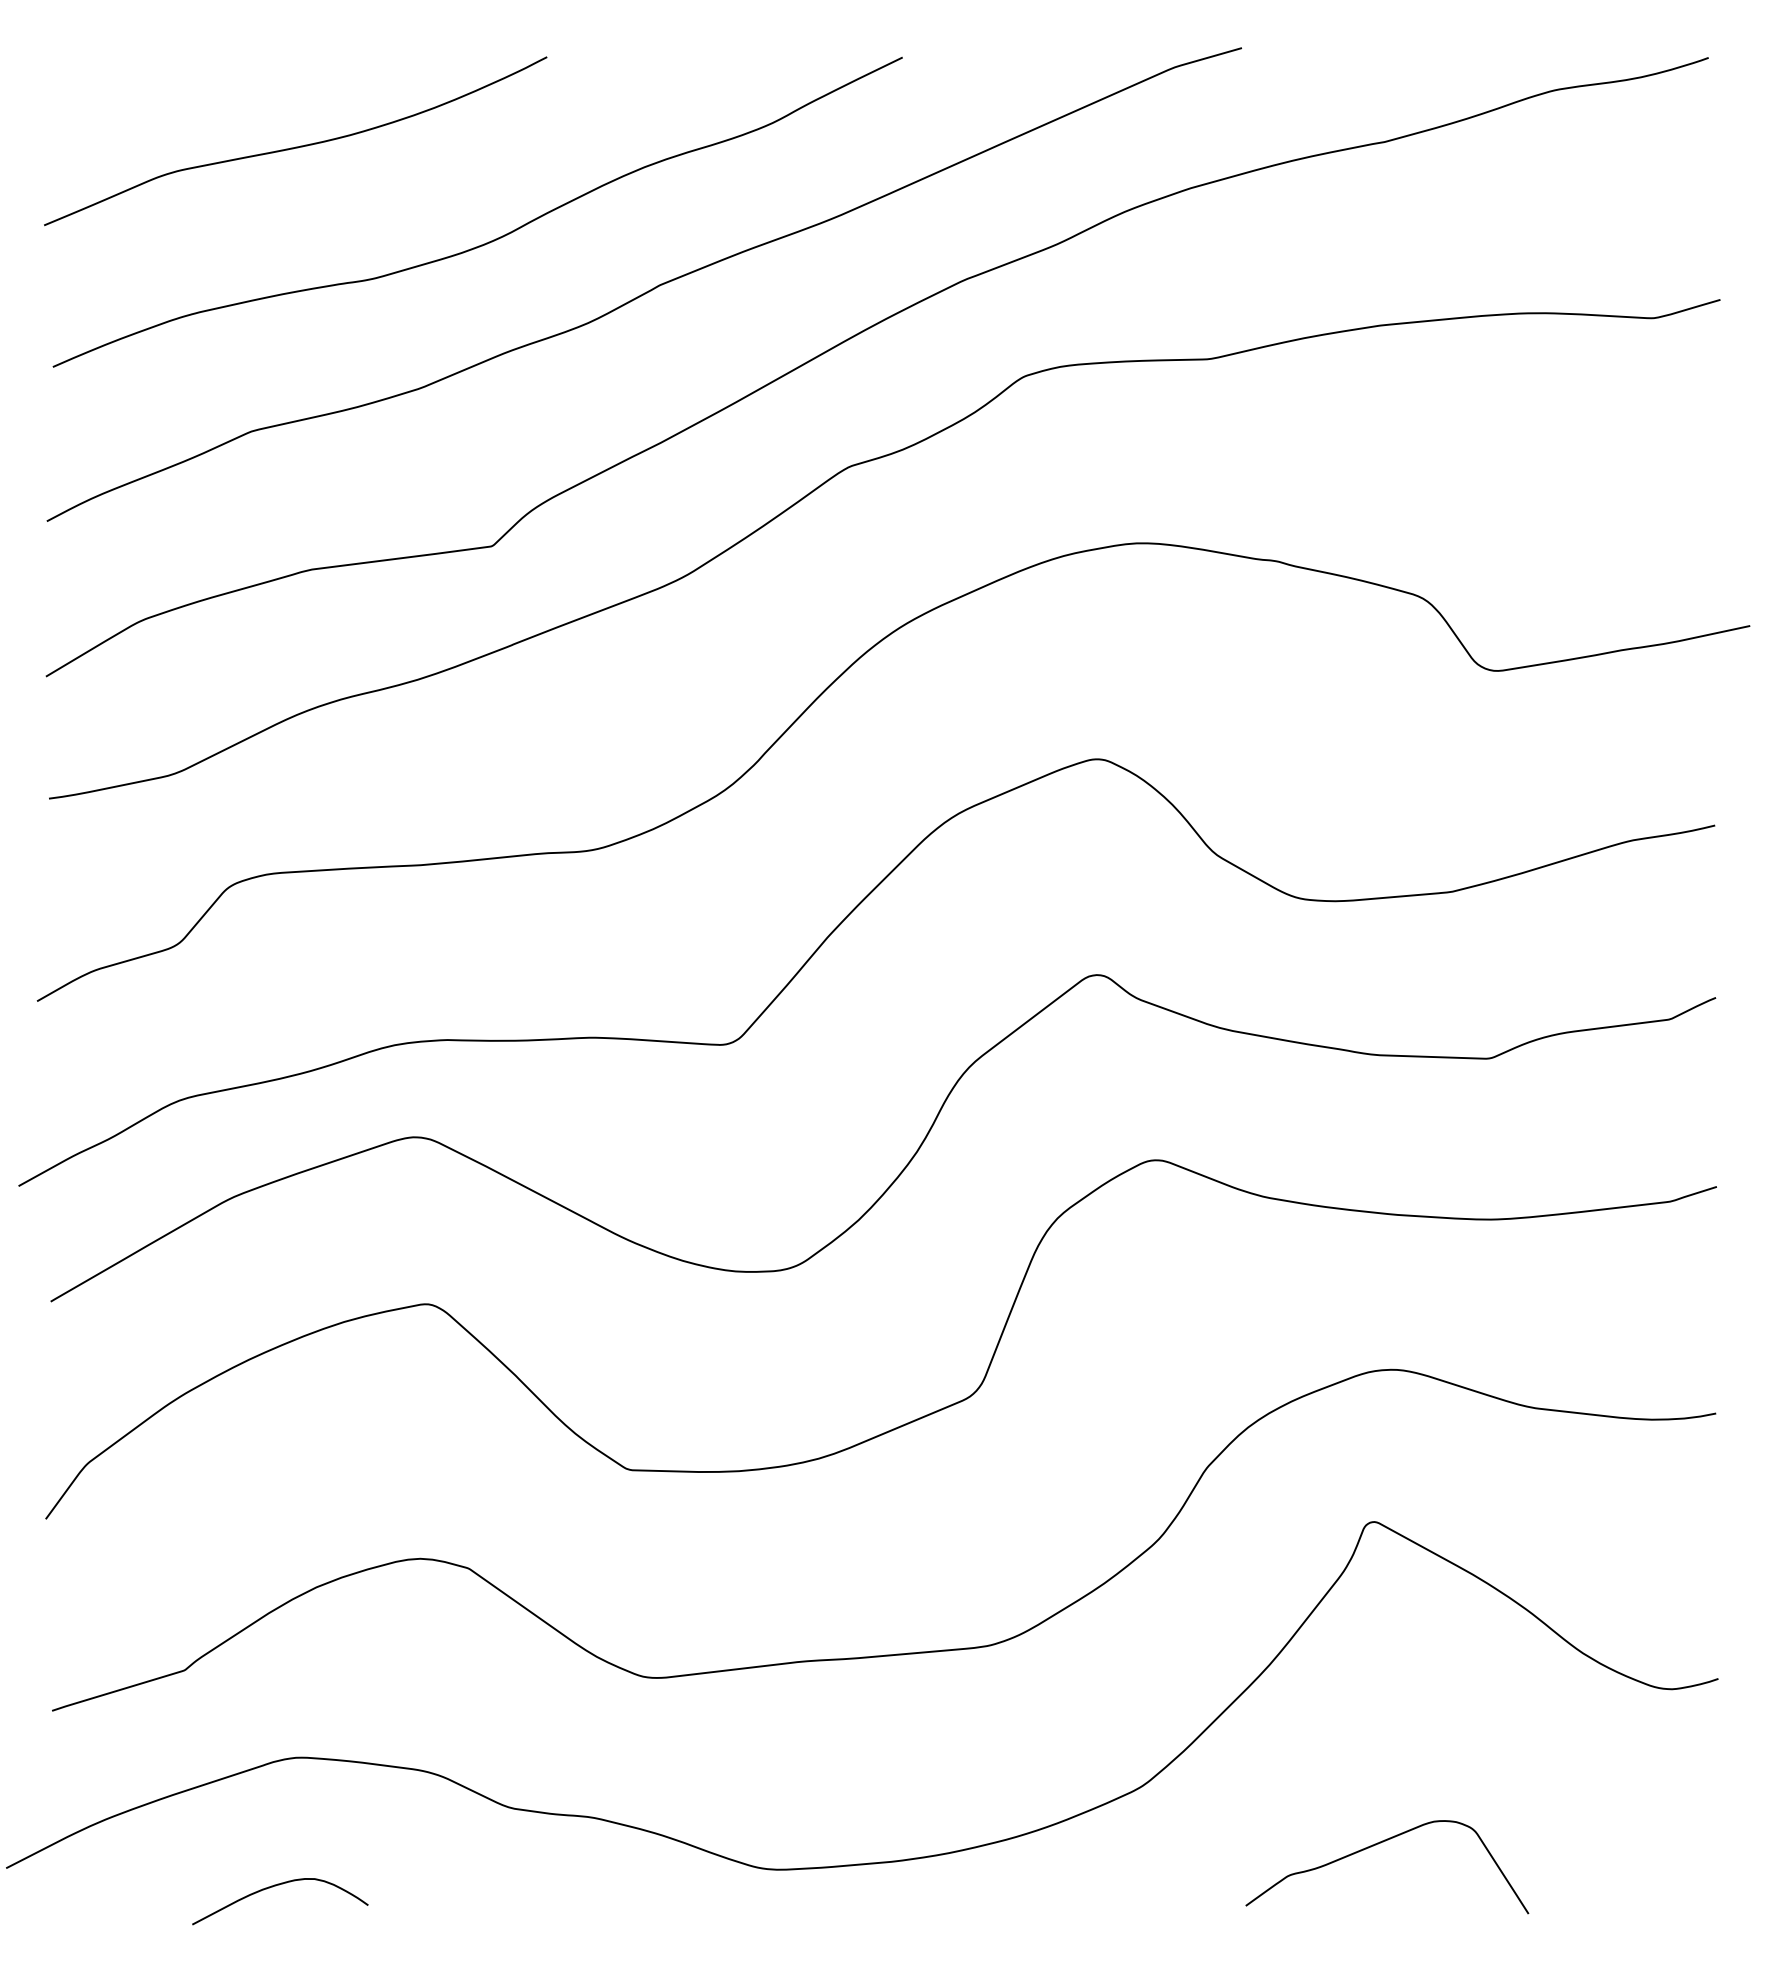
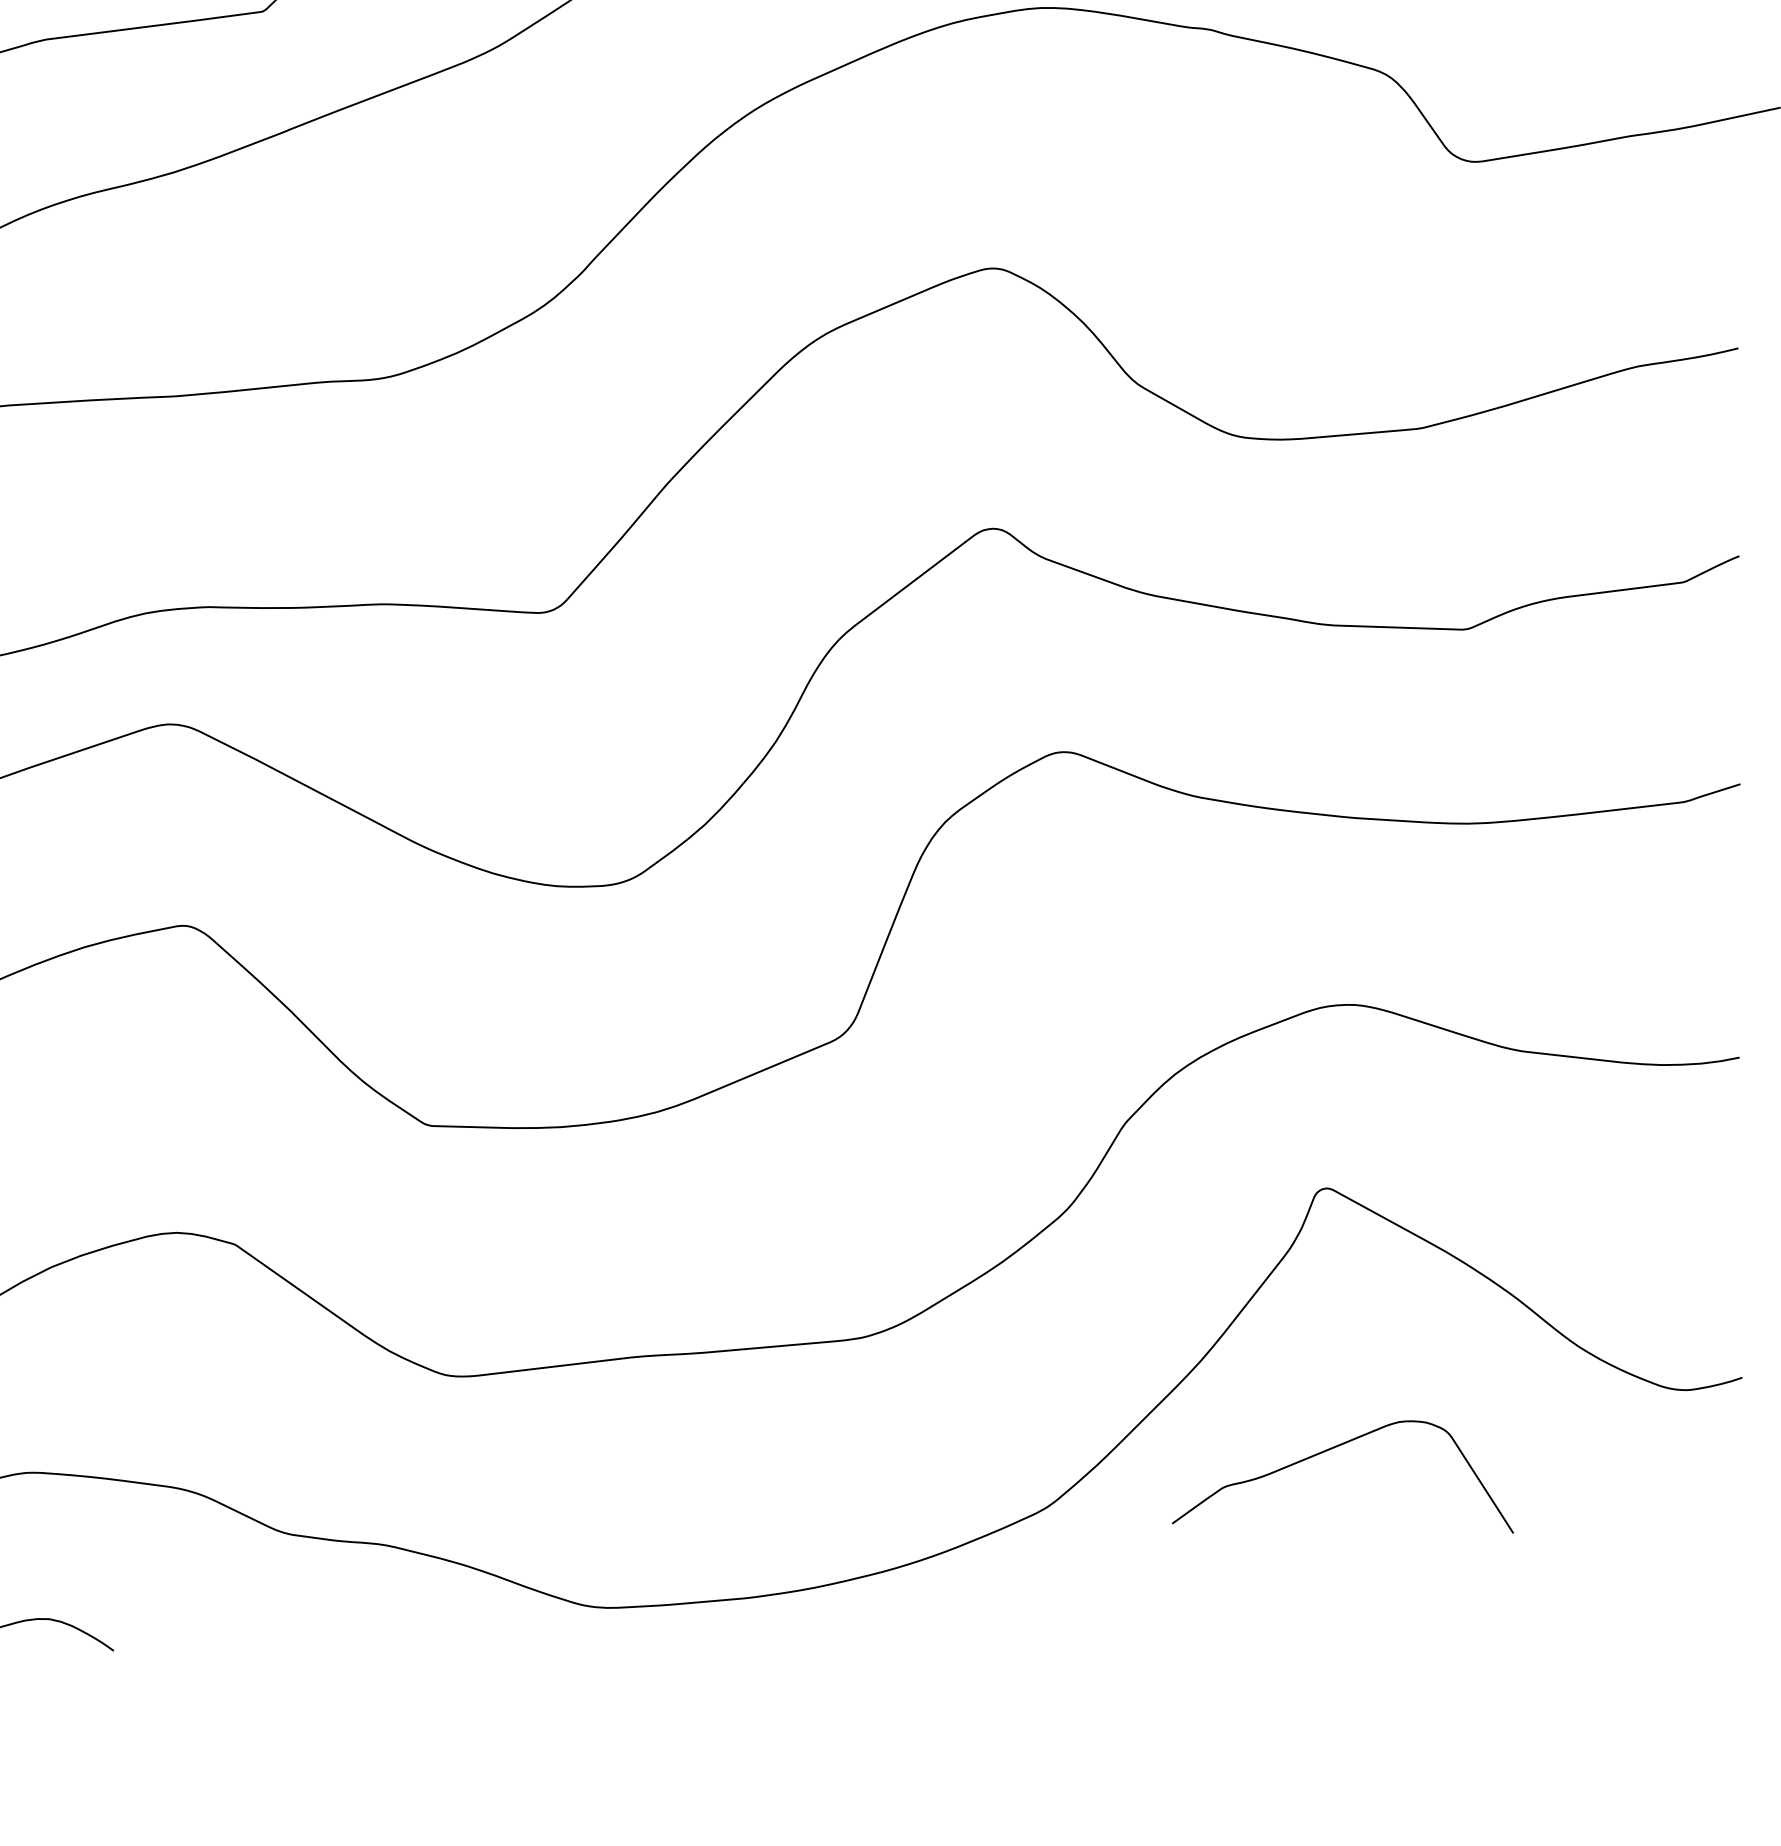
curve: (1376, 1845) -> (1329, 1450), moved

